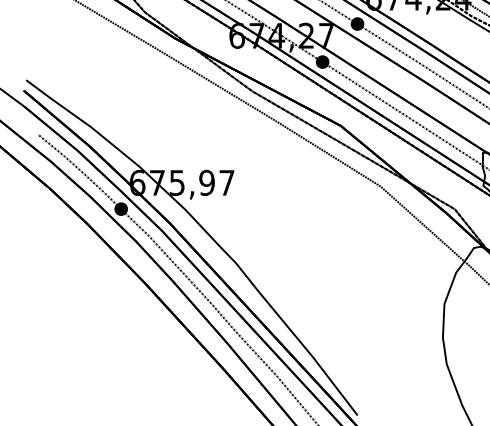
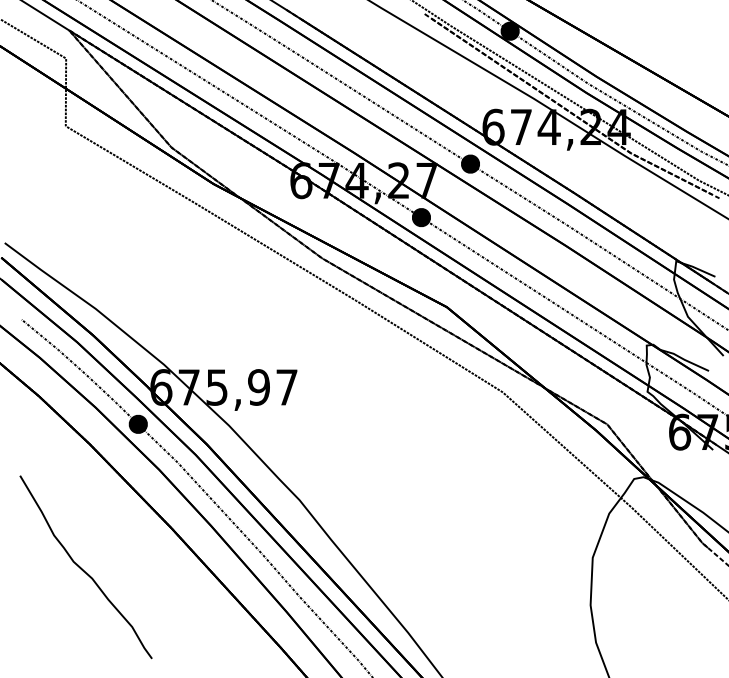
part: (83, 310) -> (85, 567), added

